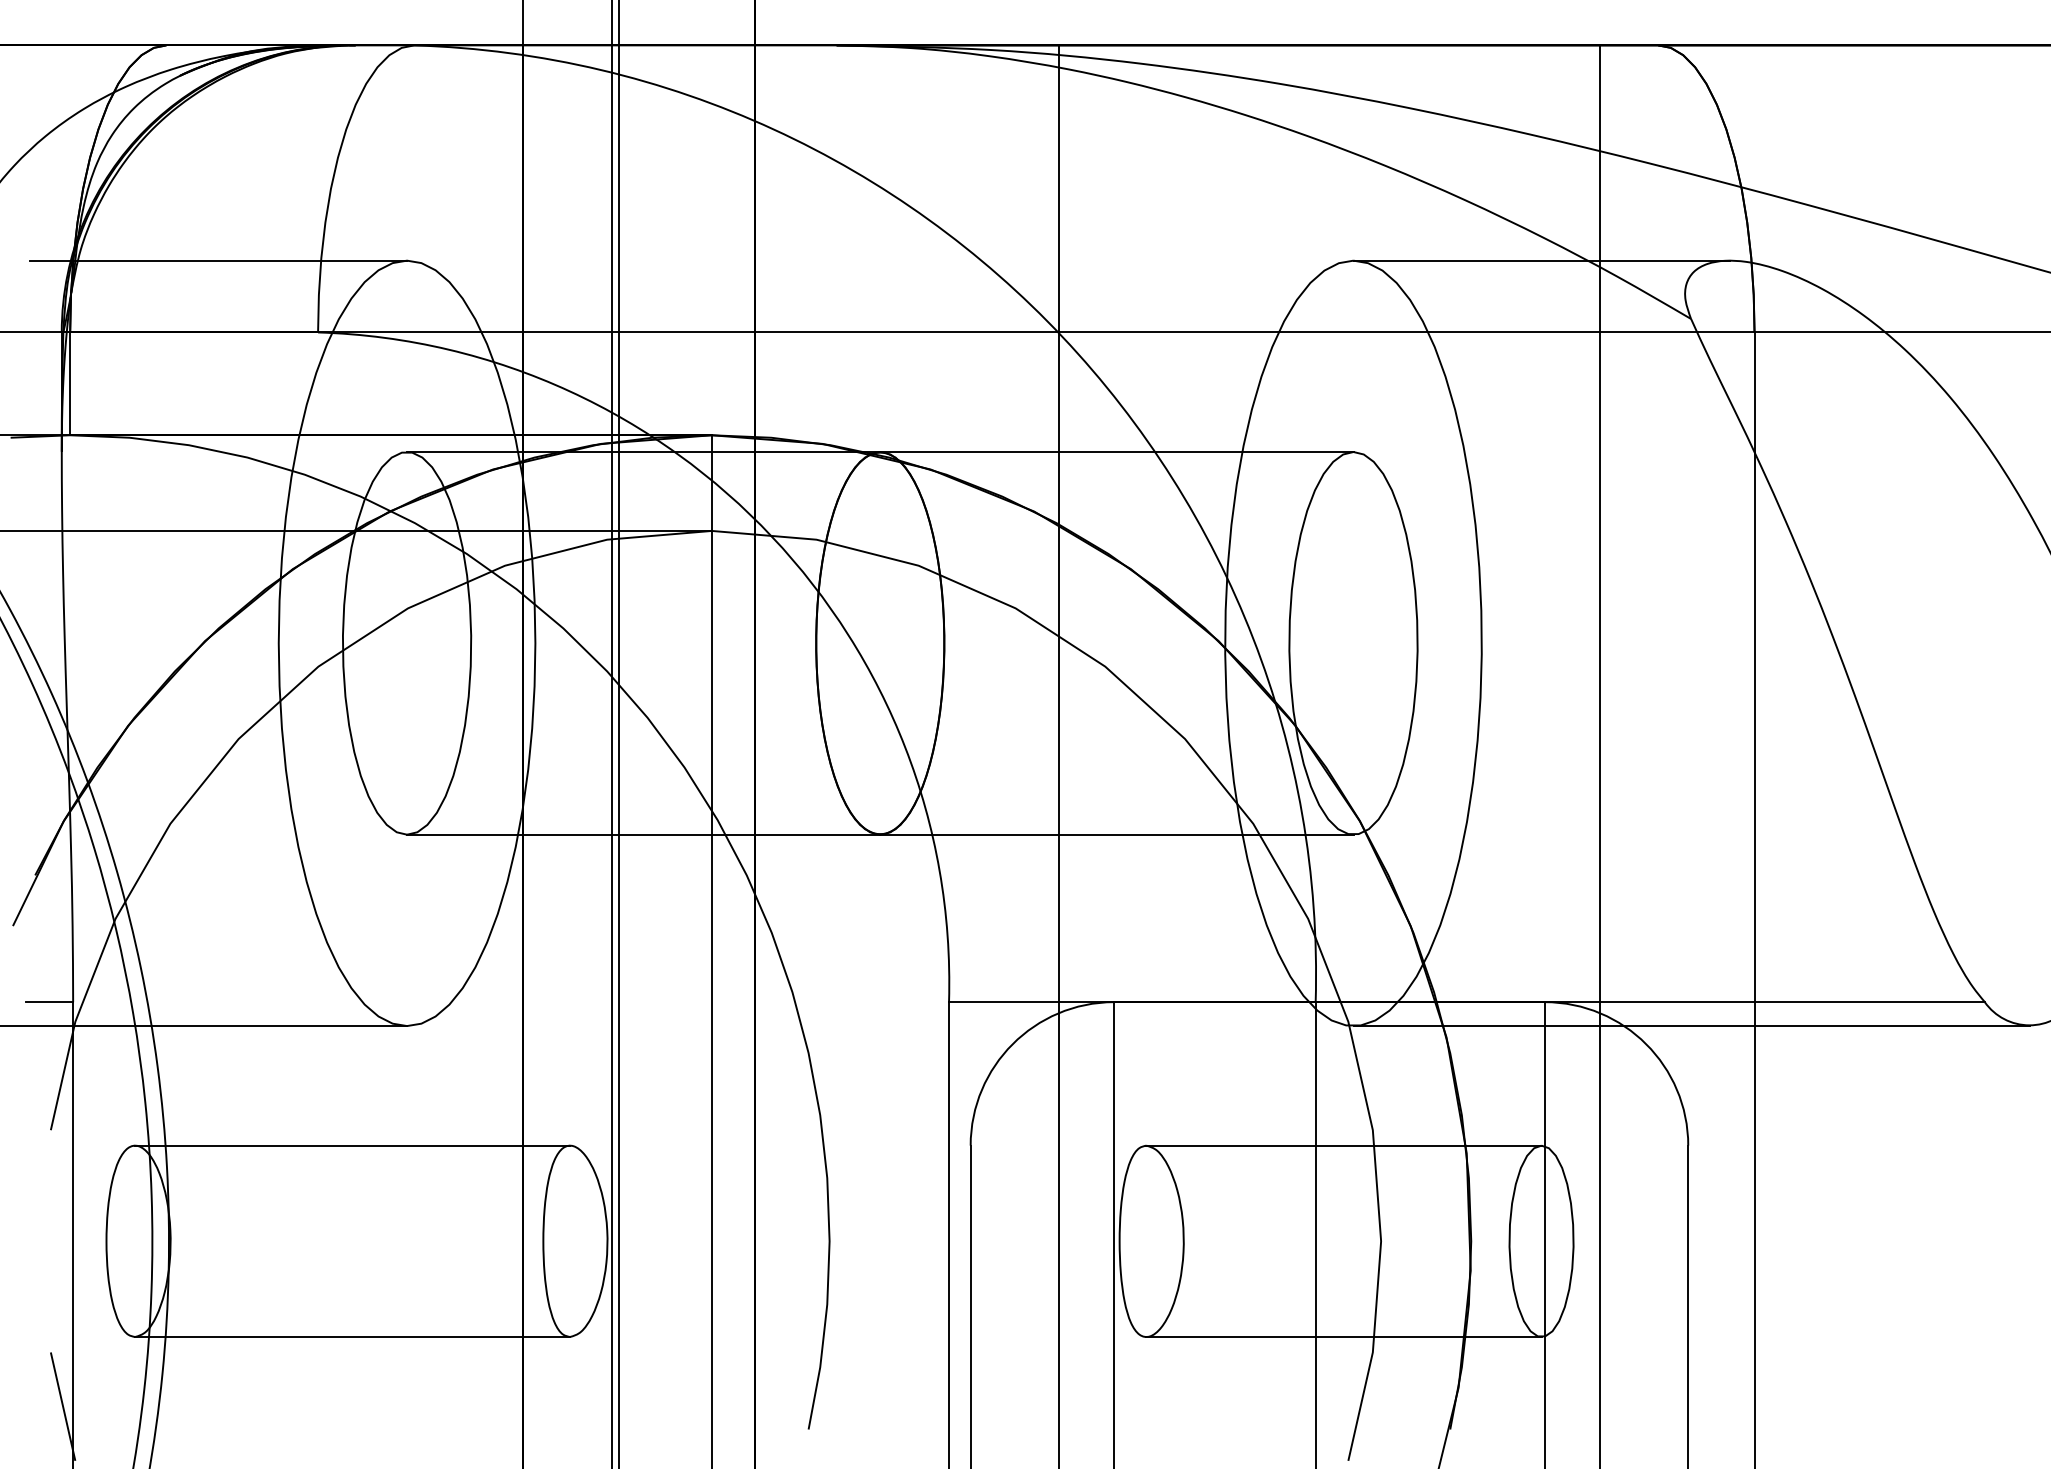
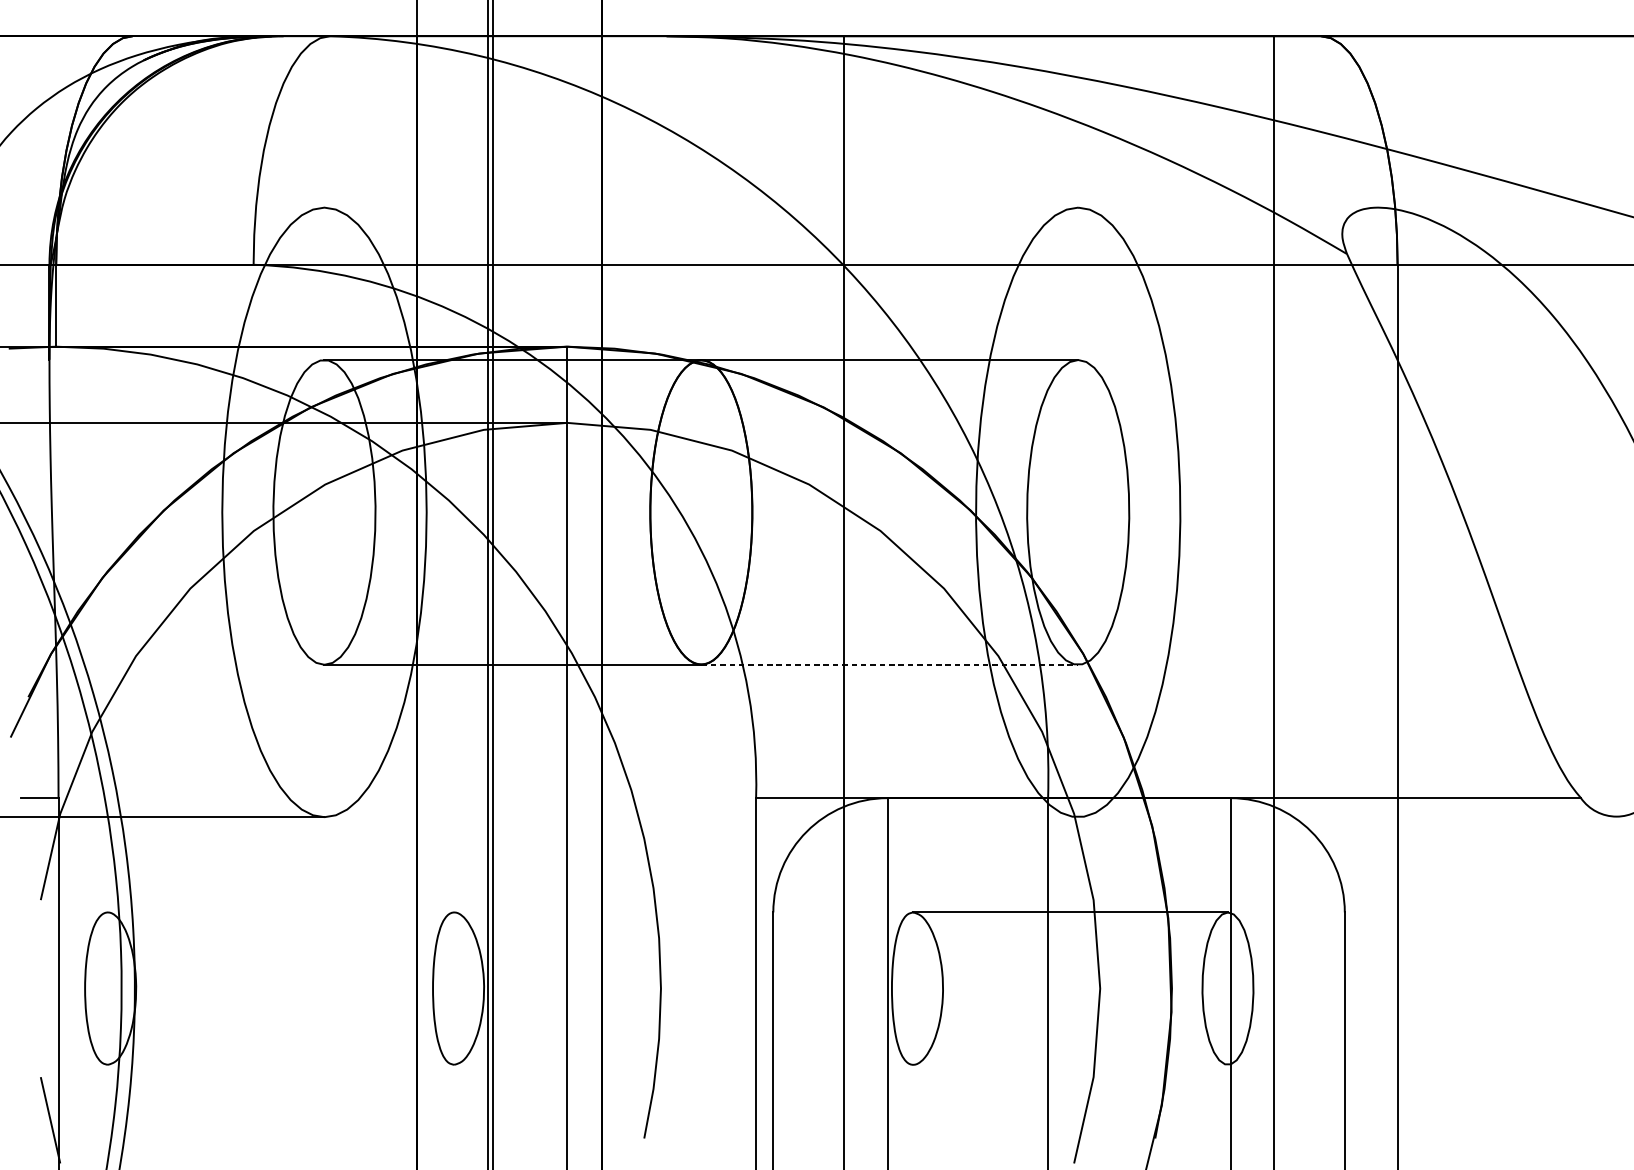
line: (218, 260) -> (174, 207), removed
line: (1541, 260) -> (1227, 207), removed
line: (1116, 834) -> (889, 664), solid -> dashed
line: (1691, 1026) -> (1347, 817), removed
line: (352, 1145) -> (281, 912), removed
line: (352, 1337) -> (281, 1065), removed
line: (1343, 1337) -> (1070, 1065), removed

